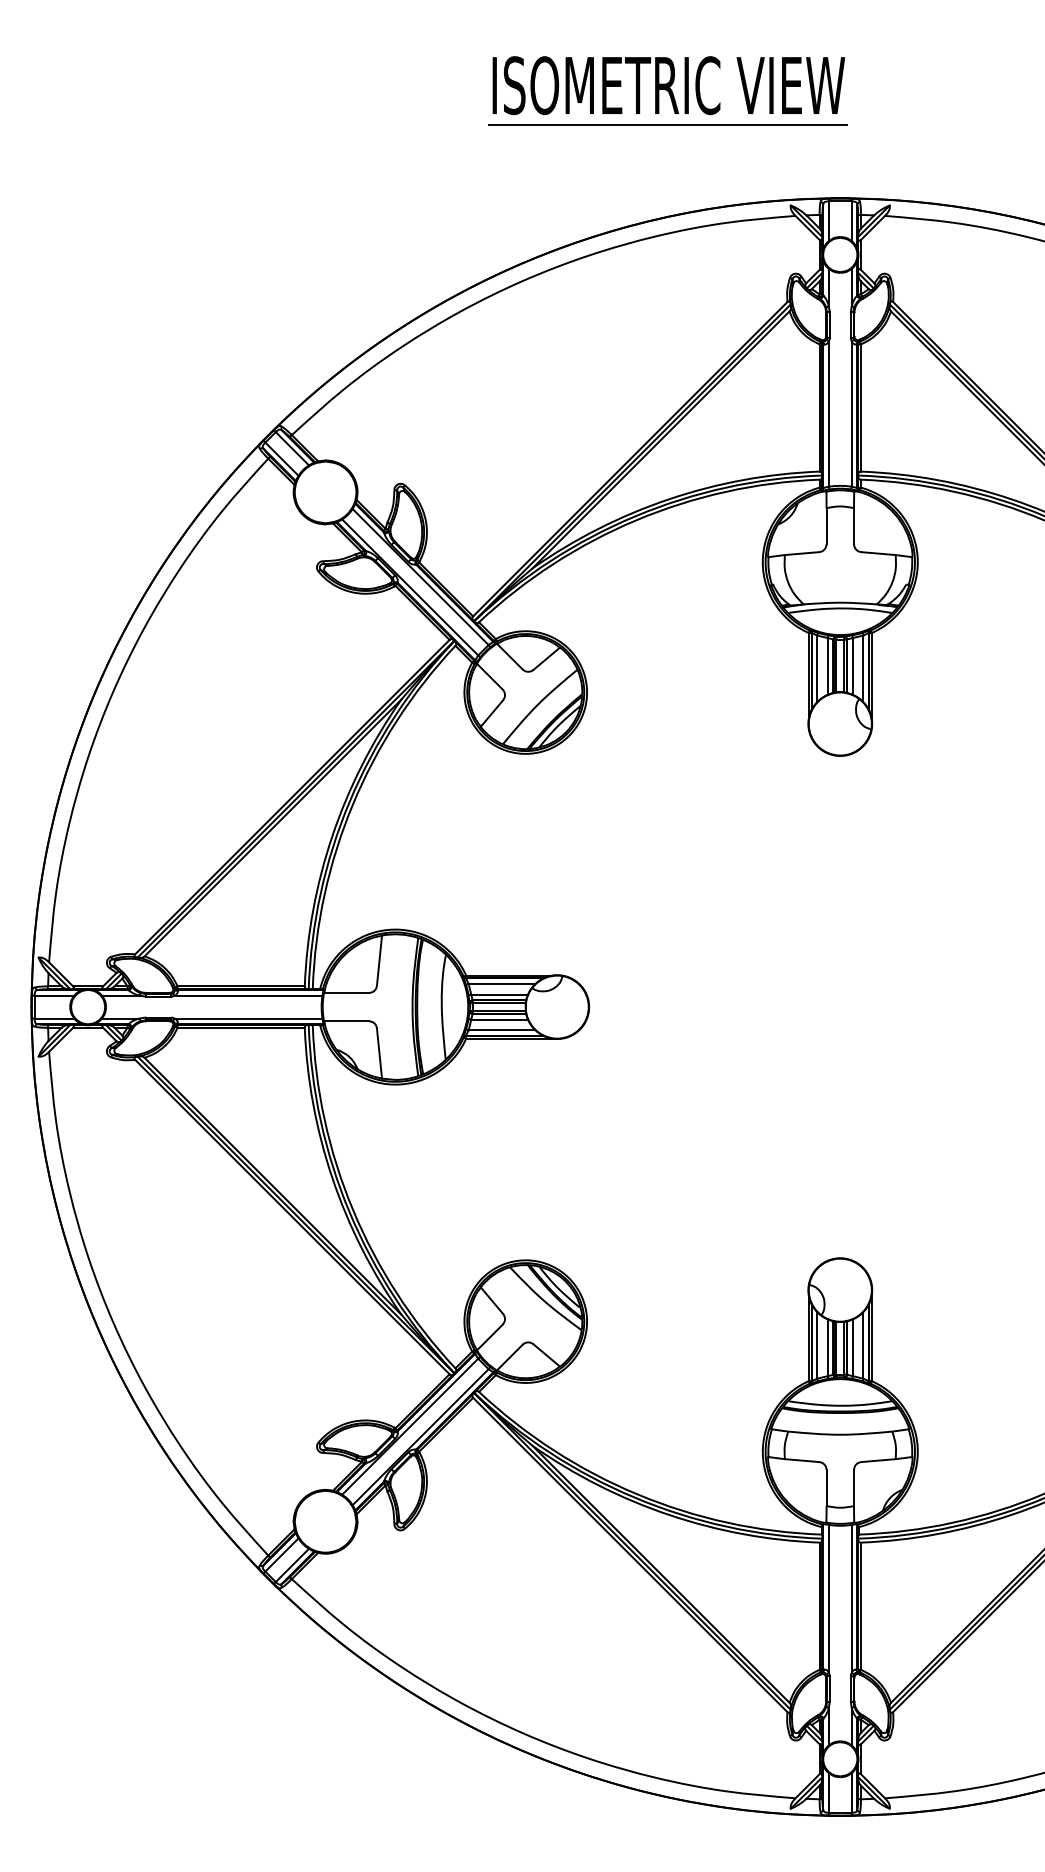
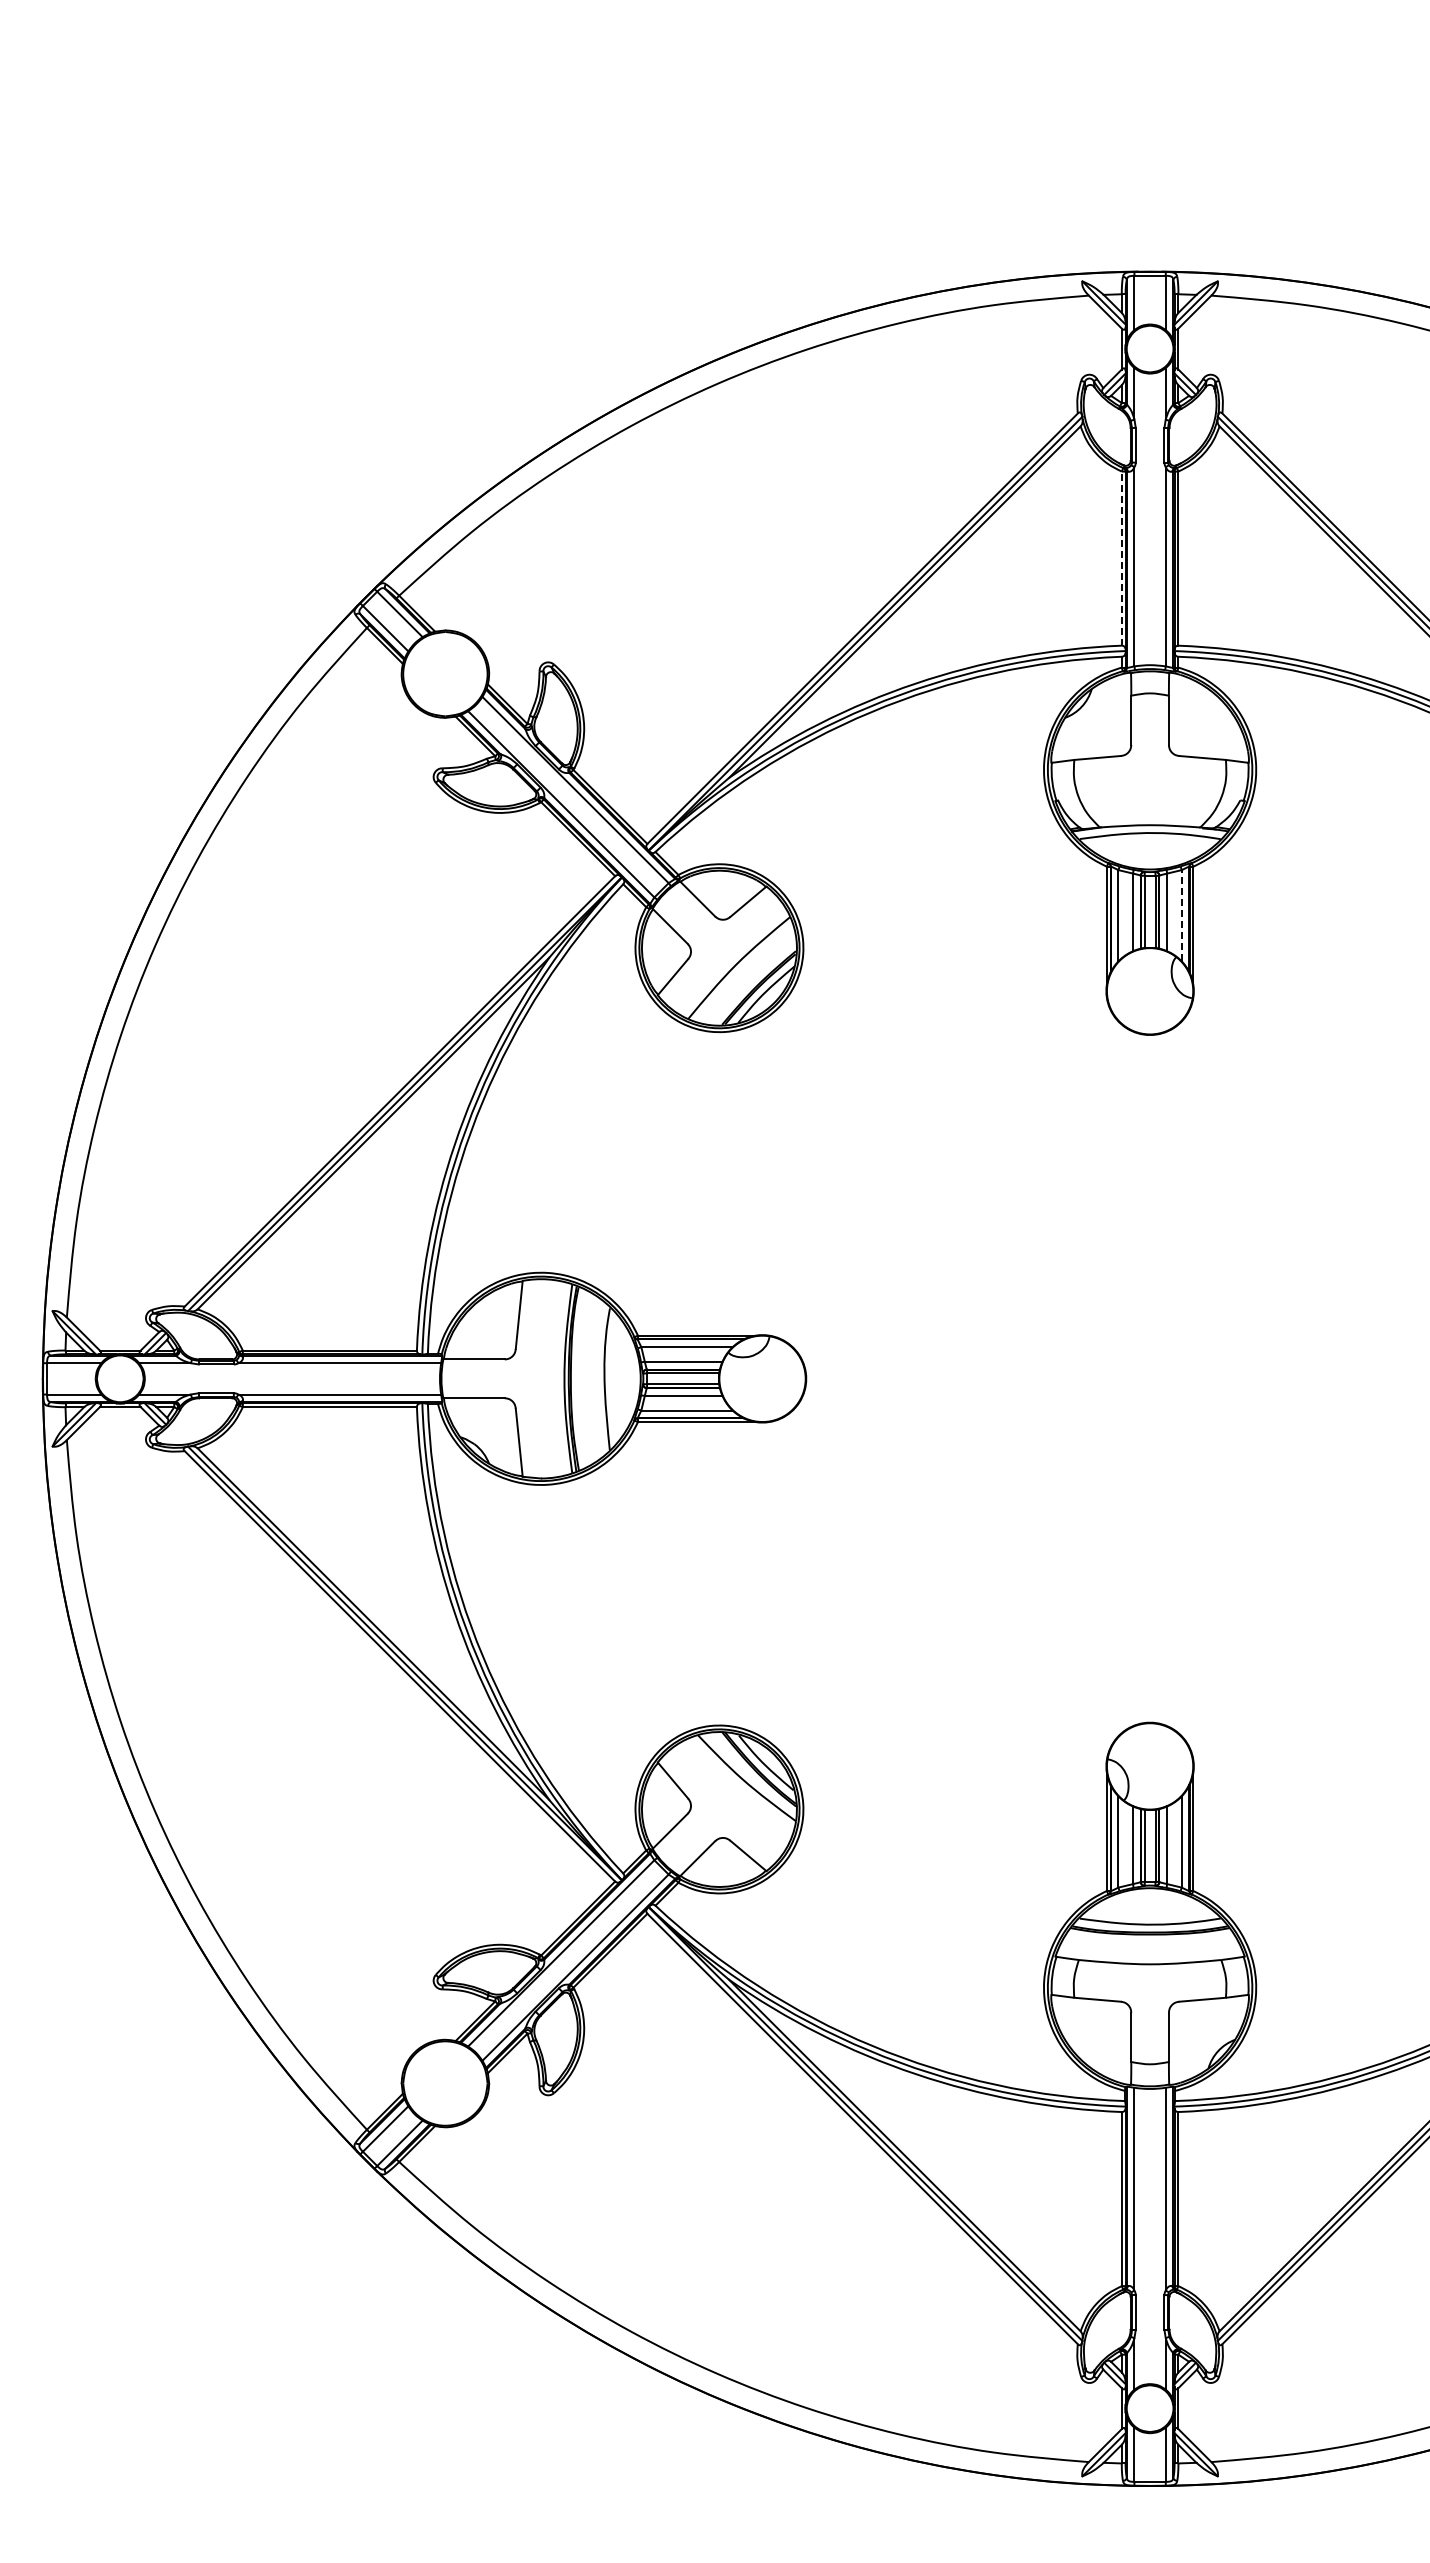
part: (667, 90) -> (913, 124), removed
line: (819, 407) -> (1121, 558), solid -> dashed
line: (863, 668) -> (1181, 915), solid -> dashed

